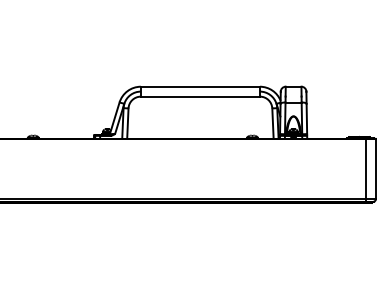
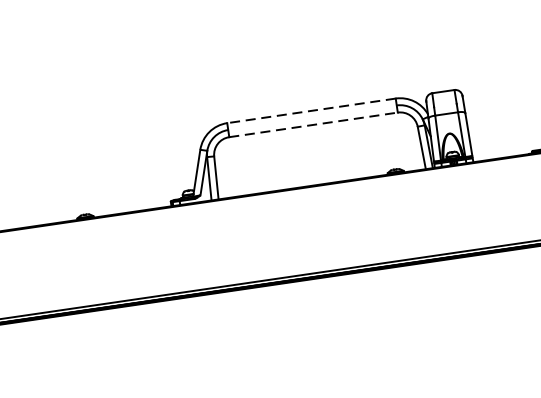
line: (200, 86) -> (311, 110), solid -> dashed
line: (200, 96) -> (313, 124), solid -> dashed

